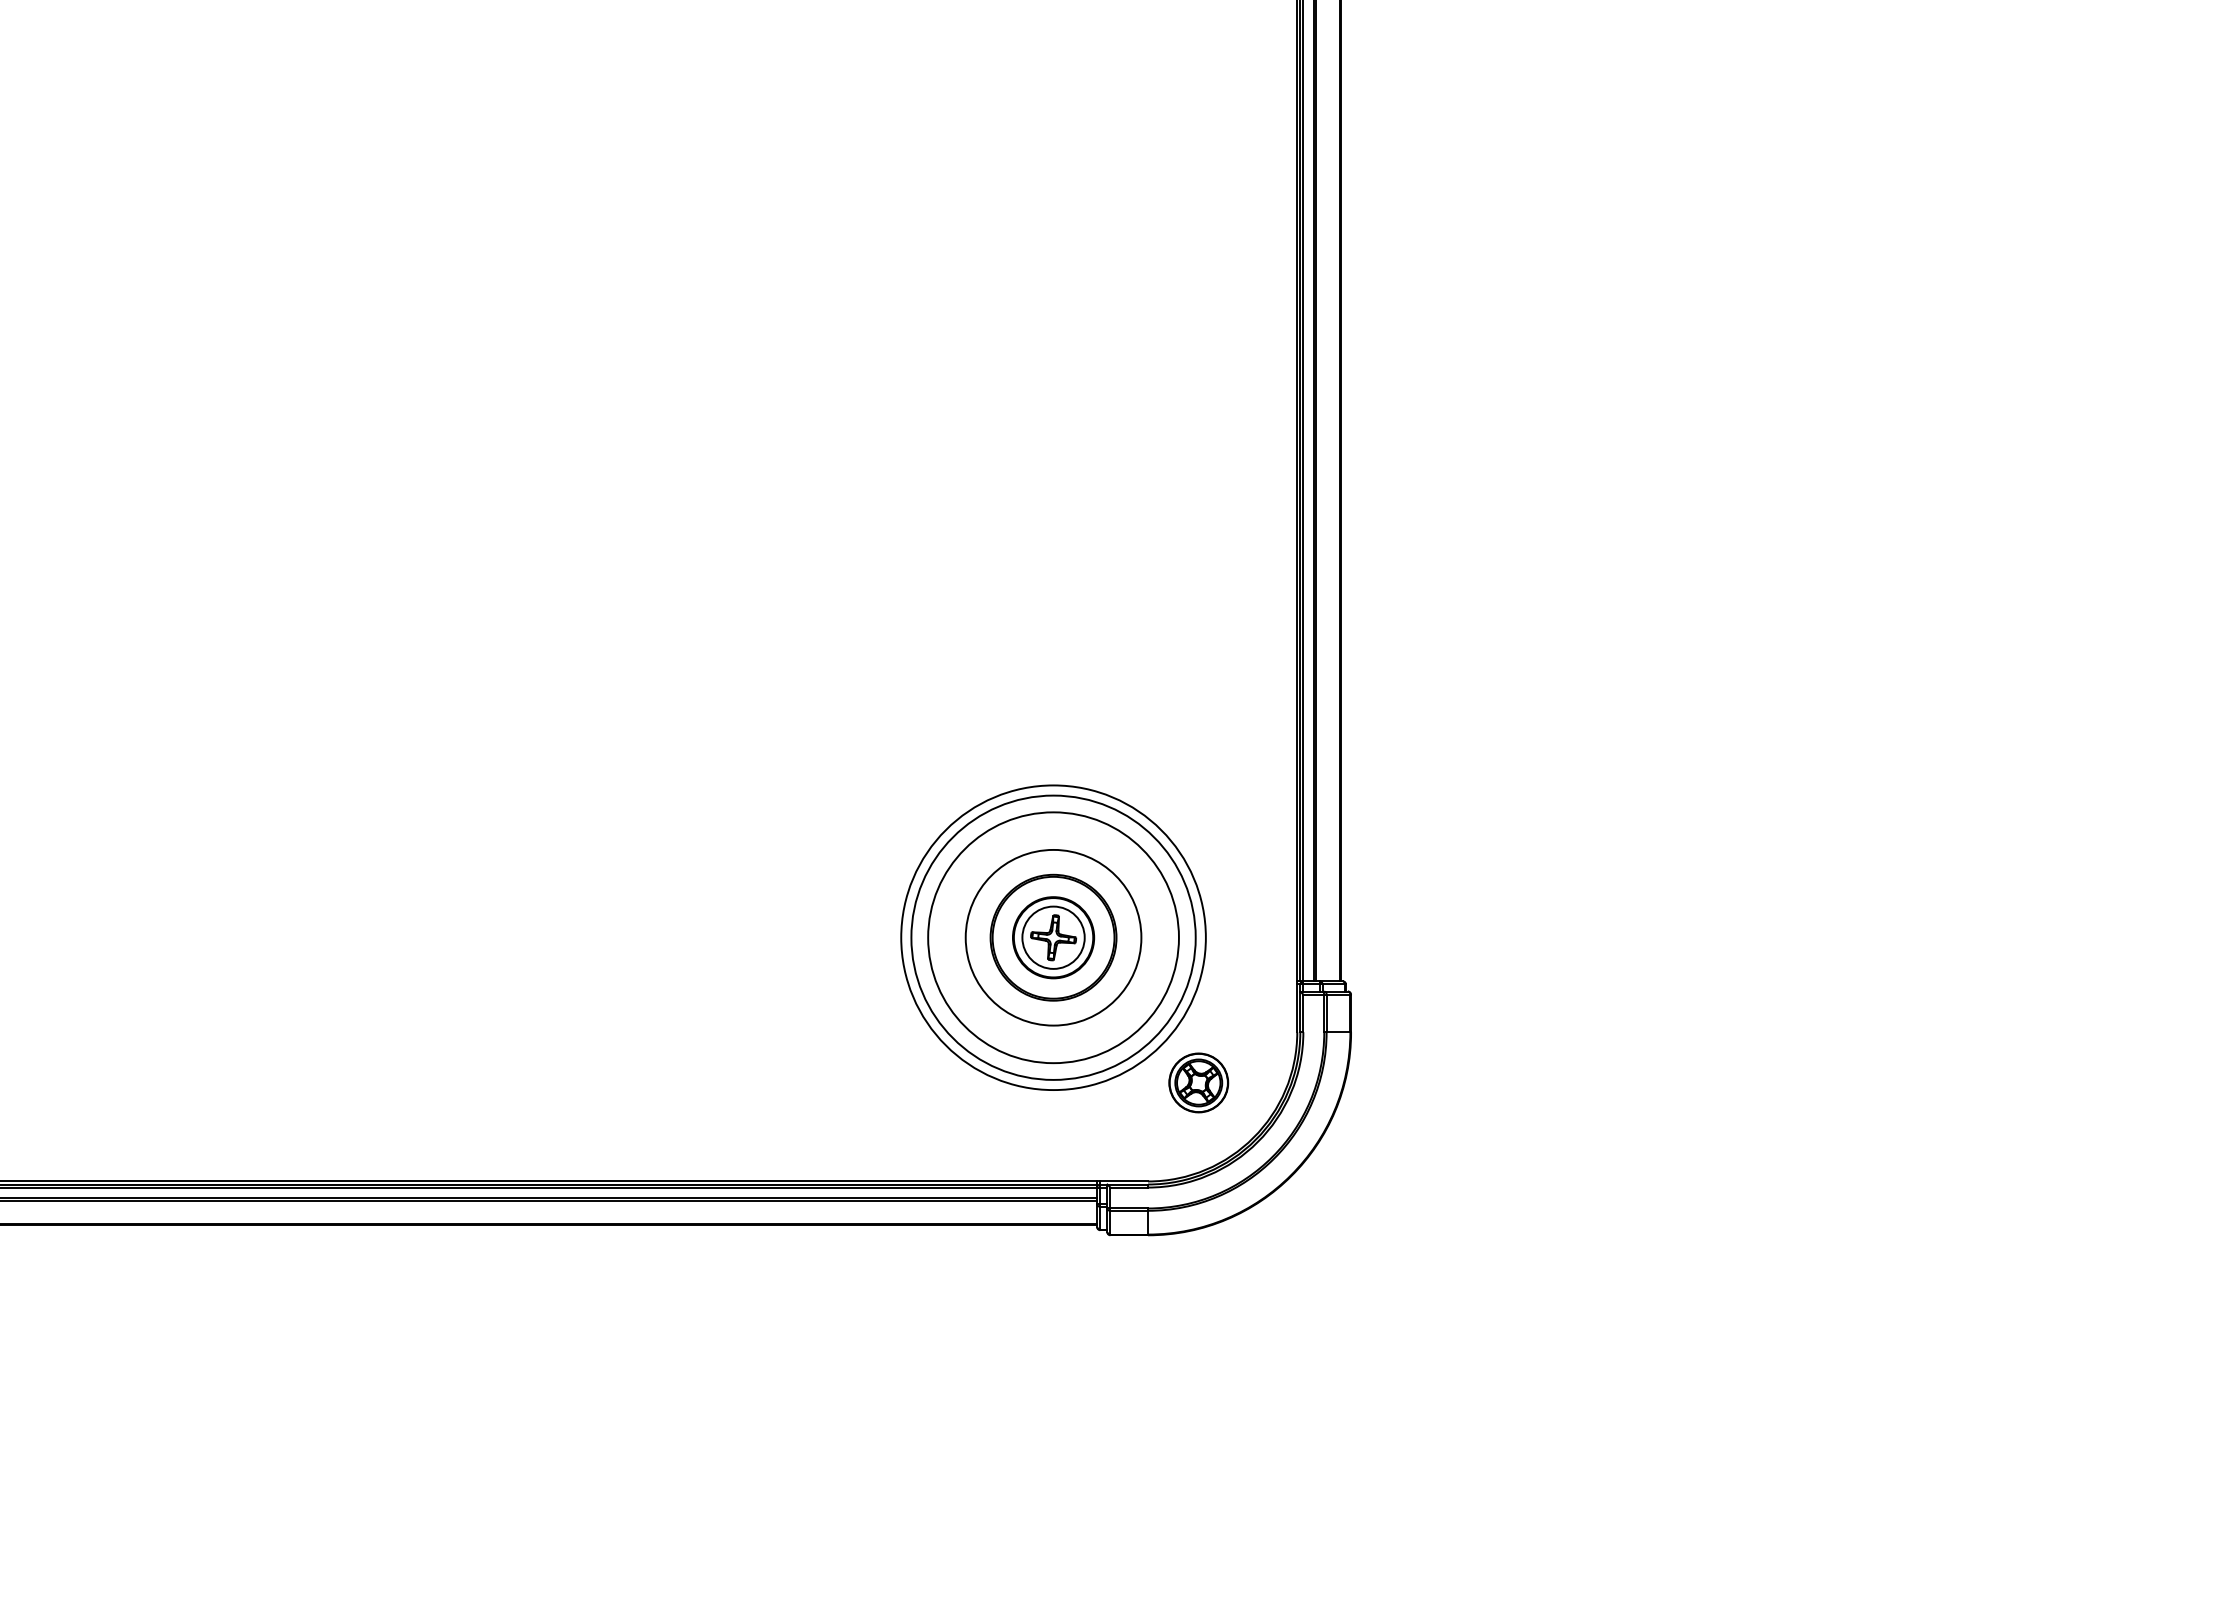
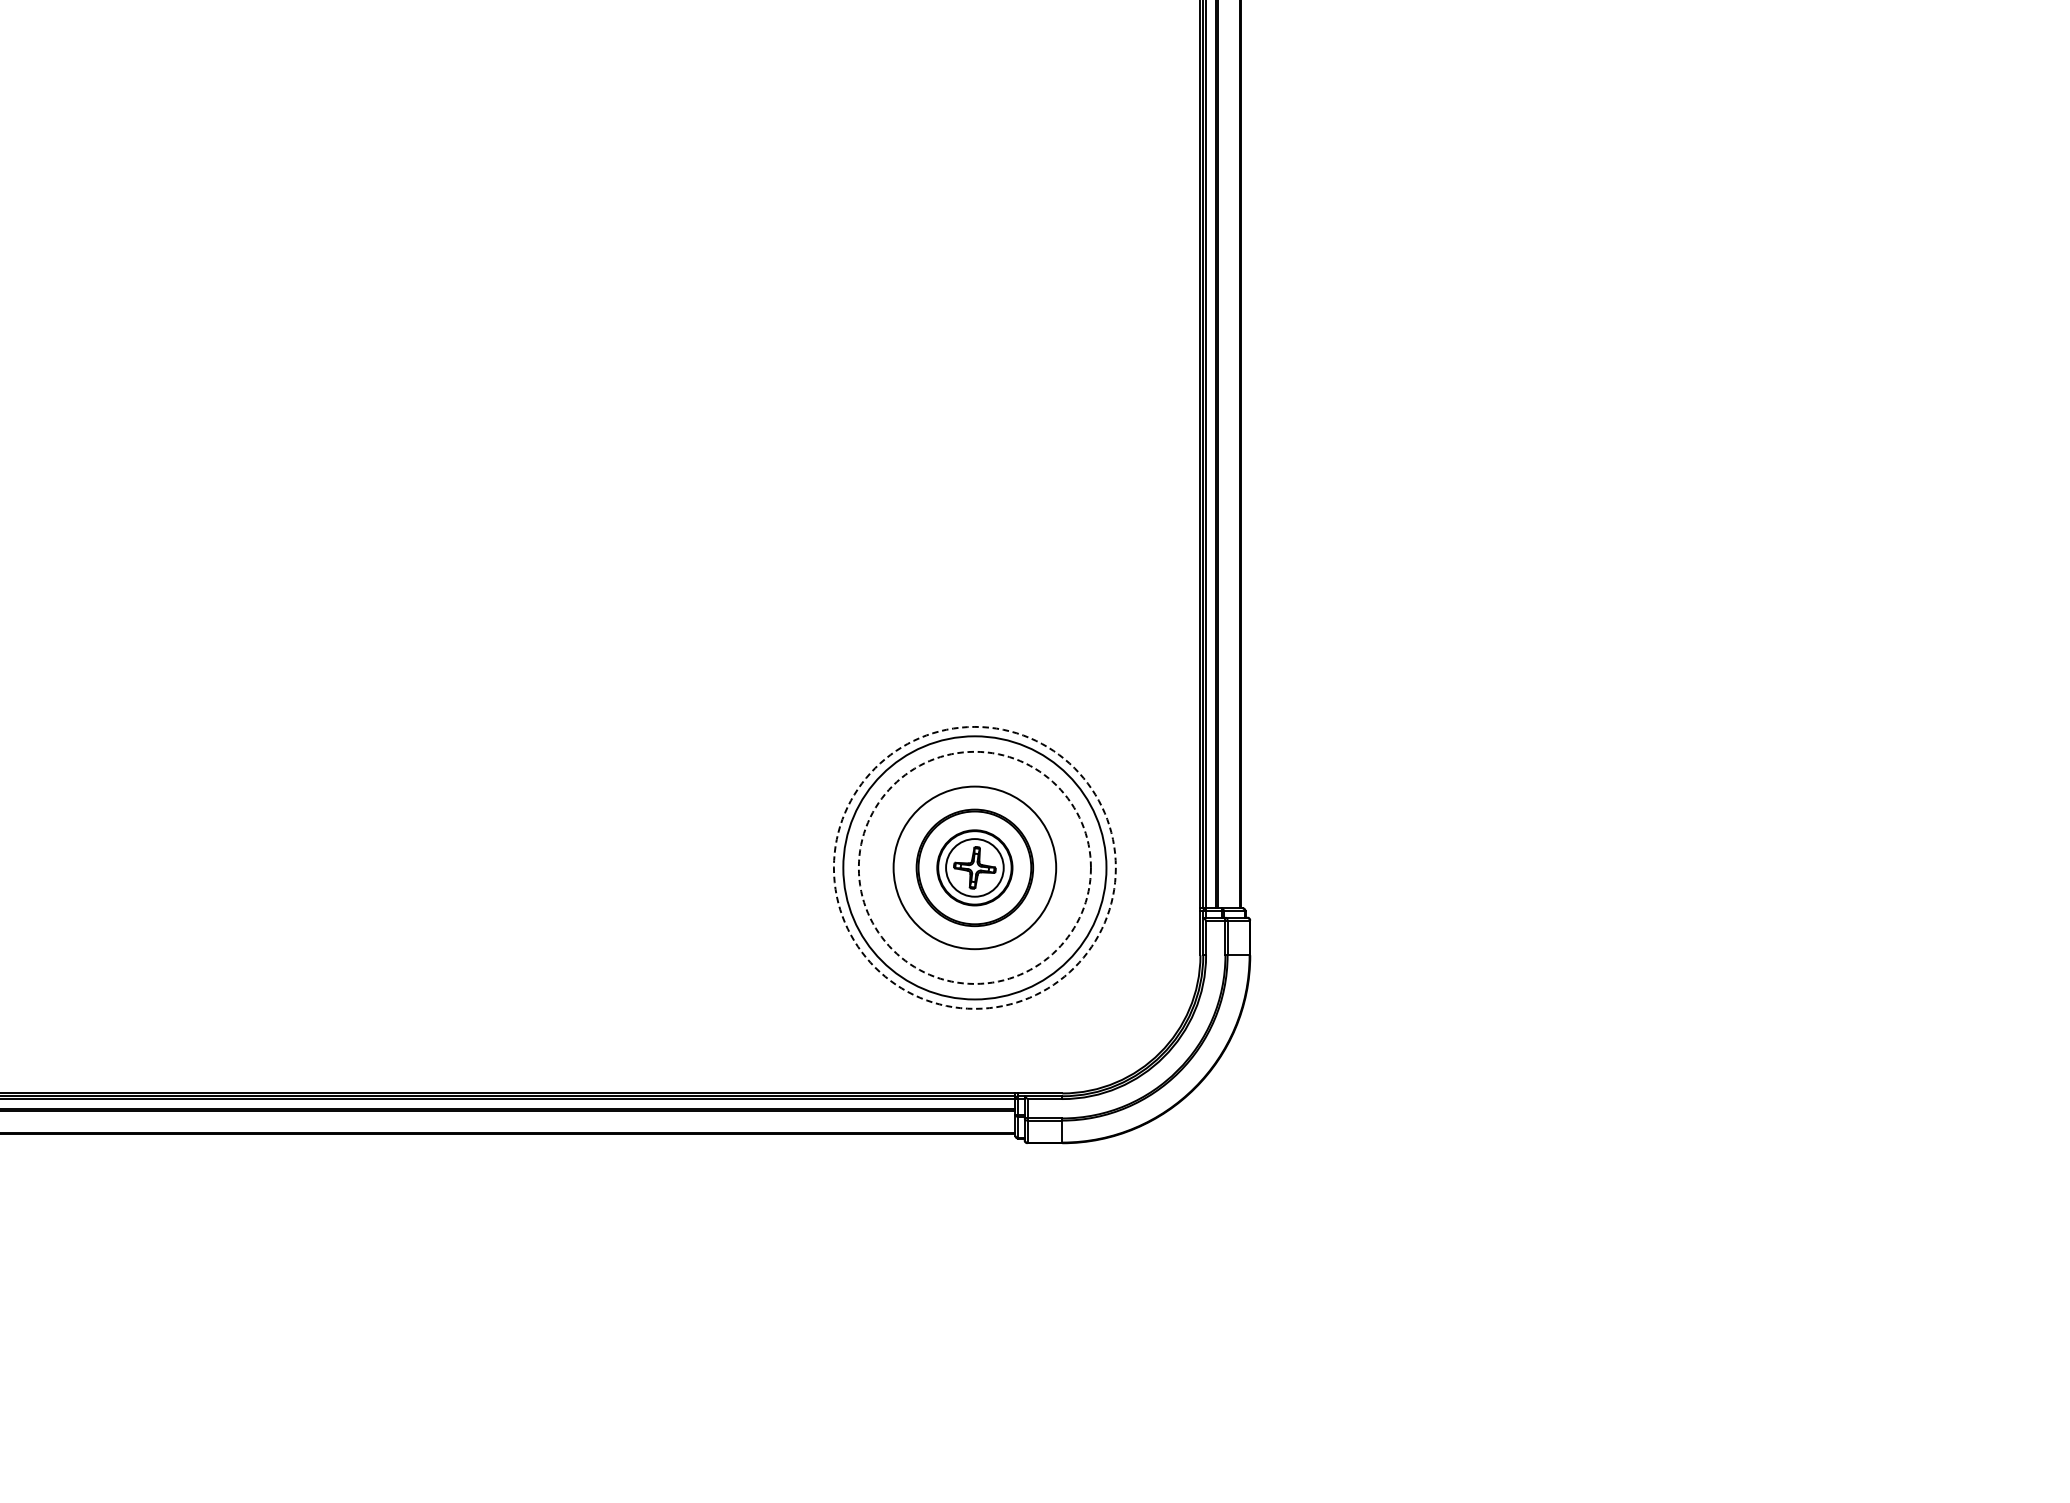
circle: (1053, 937) -> (974, 867), solid -> dashed
circle: (1053, 937) -> (974, 867), solid -> dashed
part: (1198, 1082) -> (1109, 1001), removed

